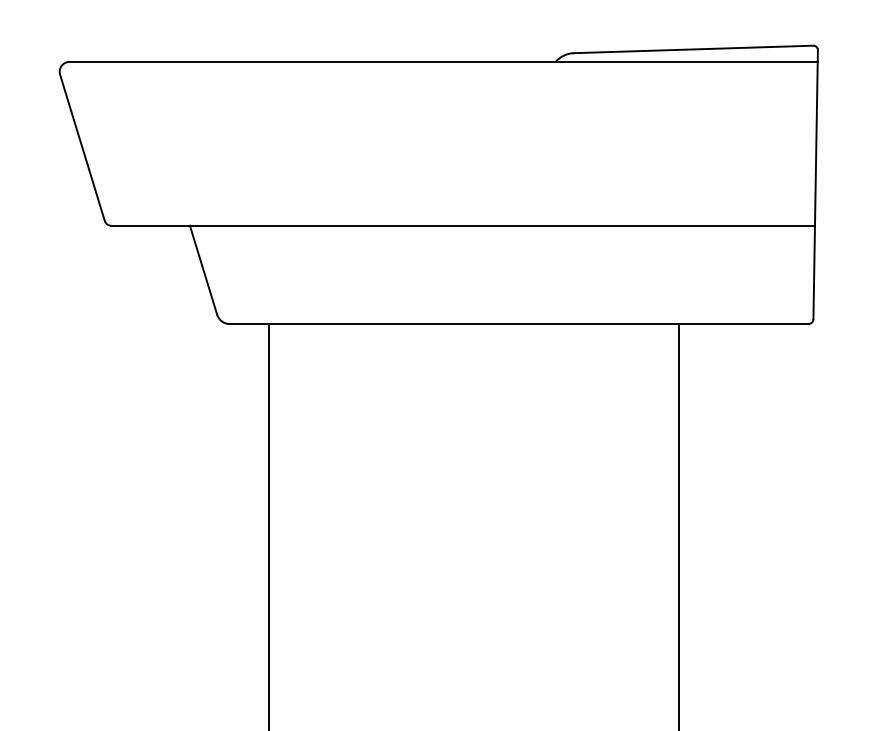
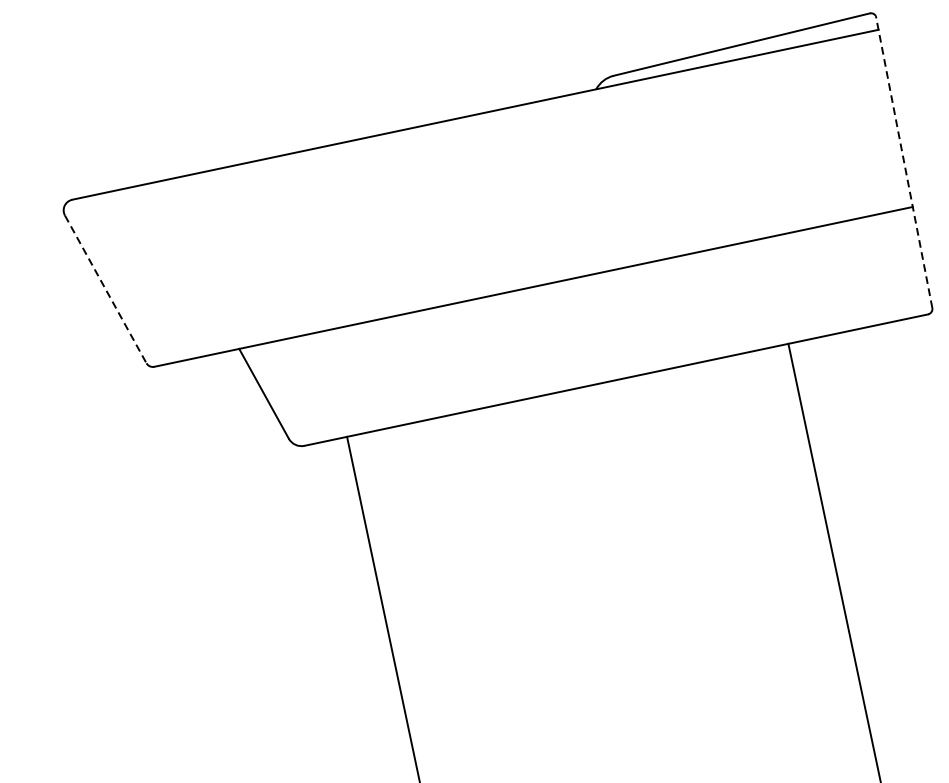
line: (82, 147) -> (105, 289), solid -> dashed
line: (815, 184) -> (903, 162), solid -> dashed

